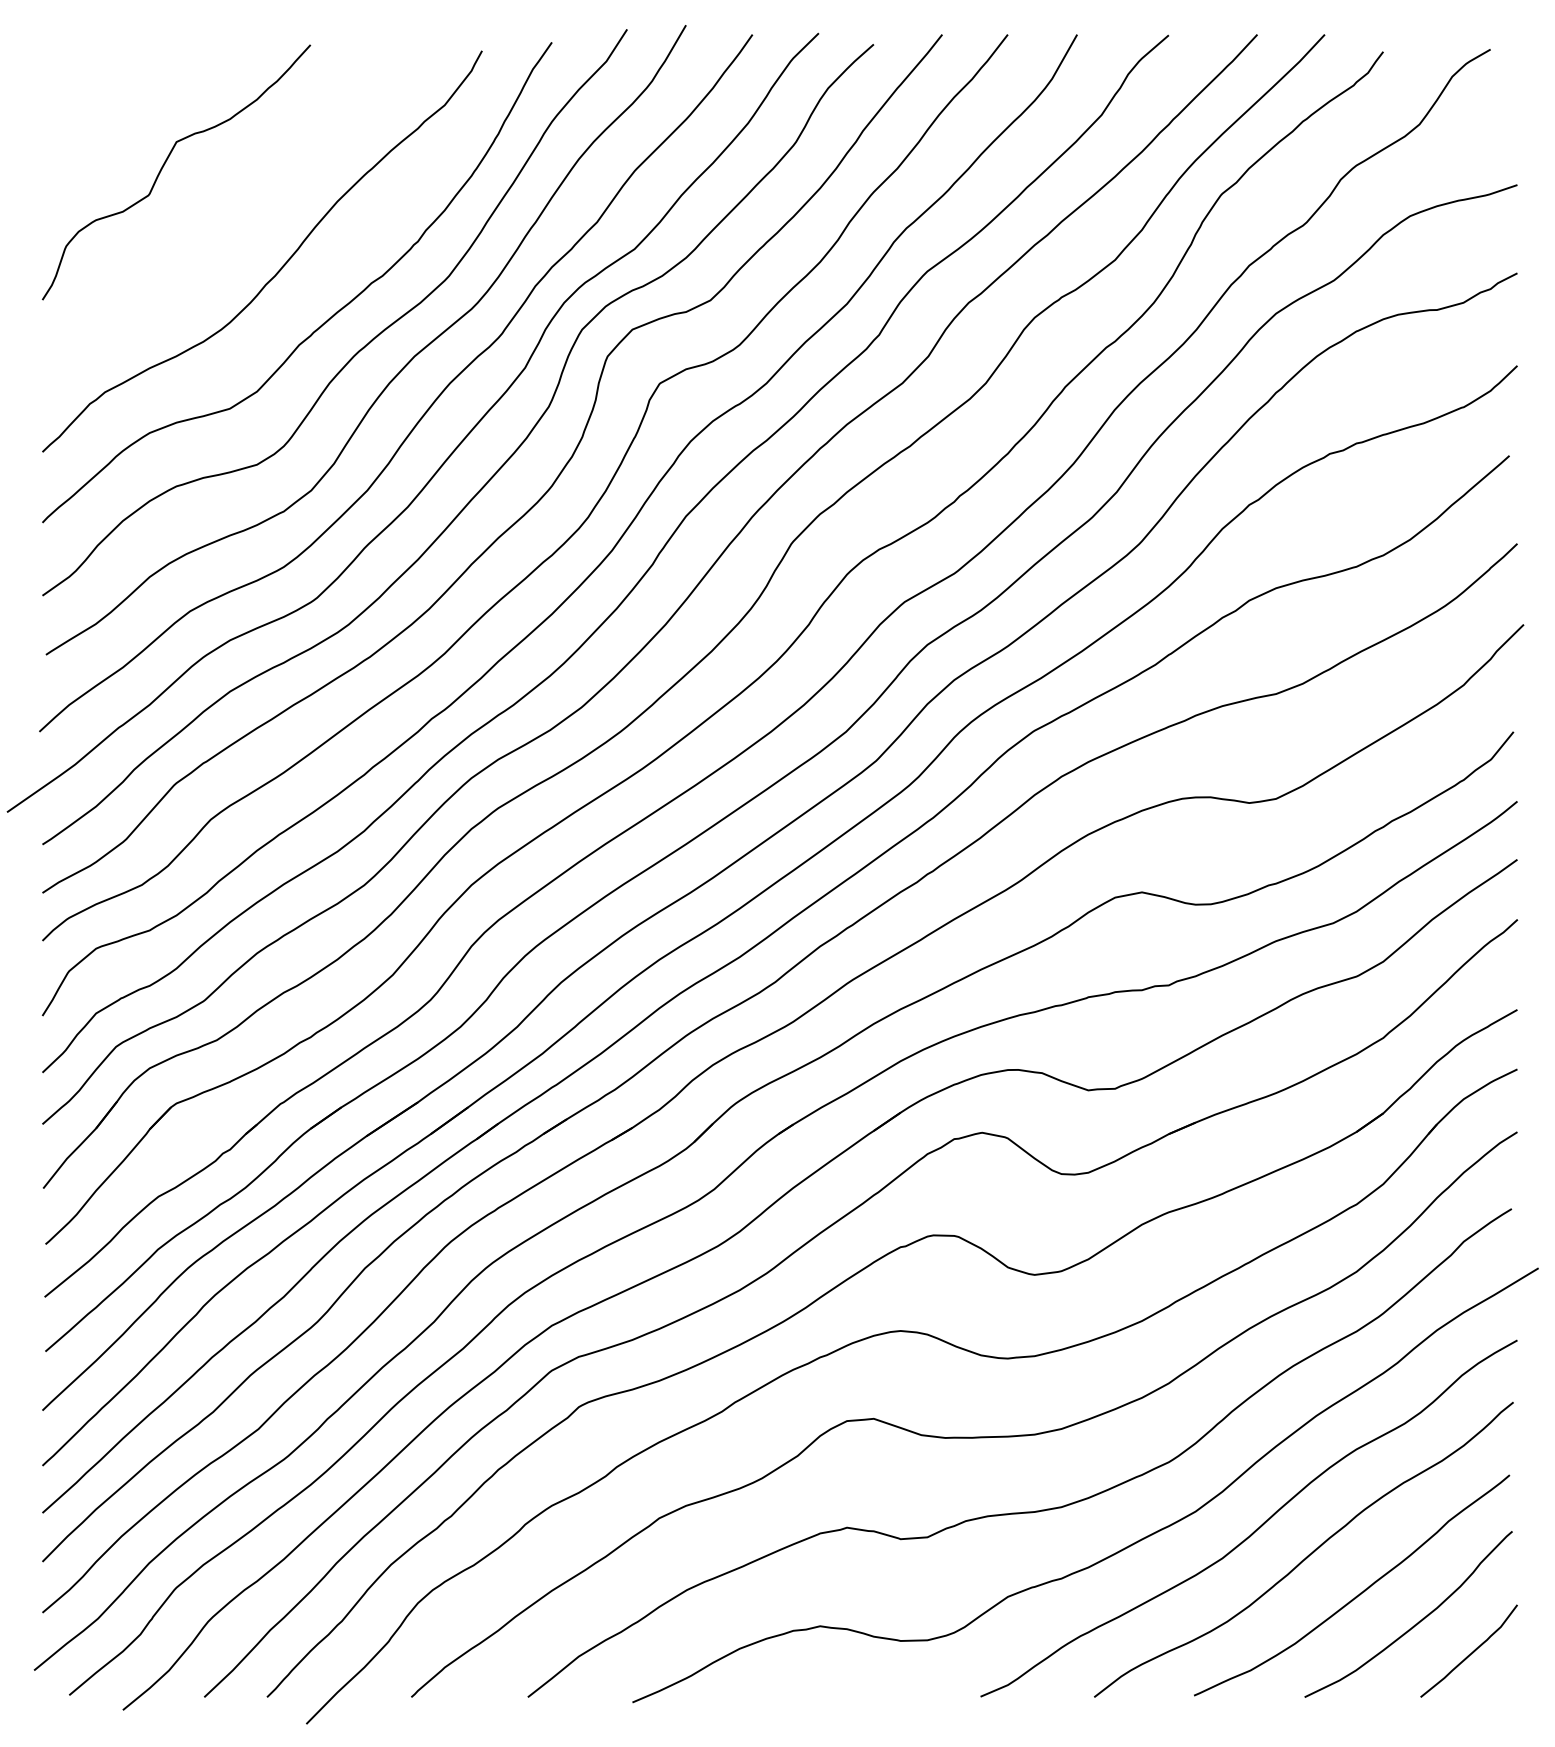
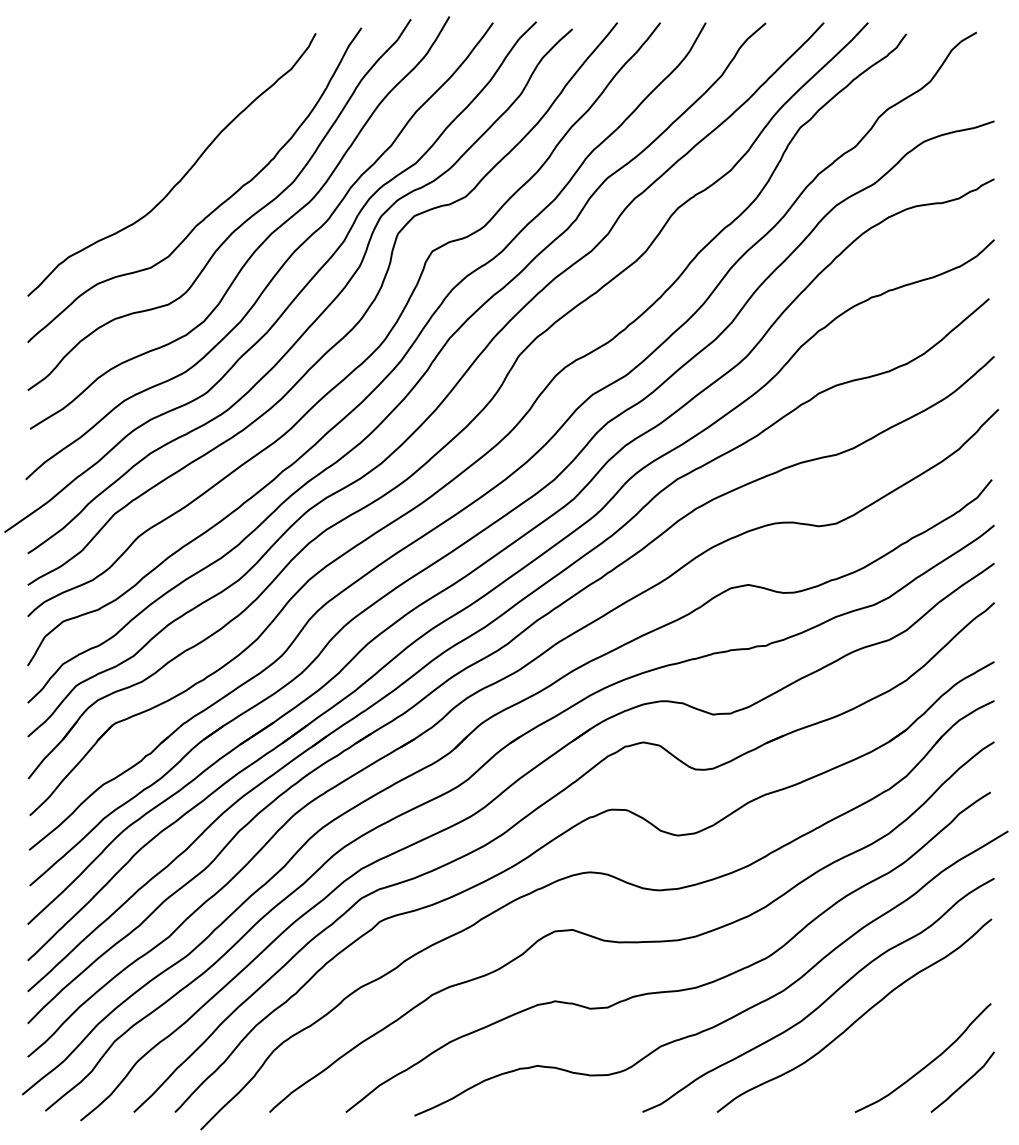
curve: (165, 165) -> (108, 108), removed
curve: (1355, 1595) -> (888, 1045), removed

